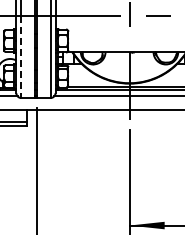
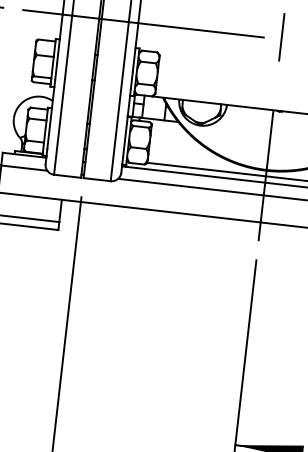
line: (21, 57) -> (63, 96), dashed -> solid

